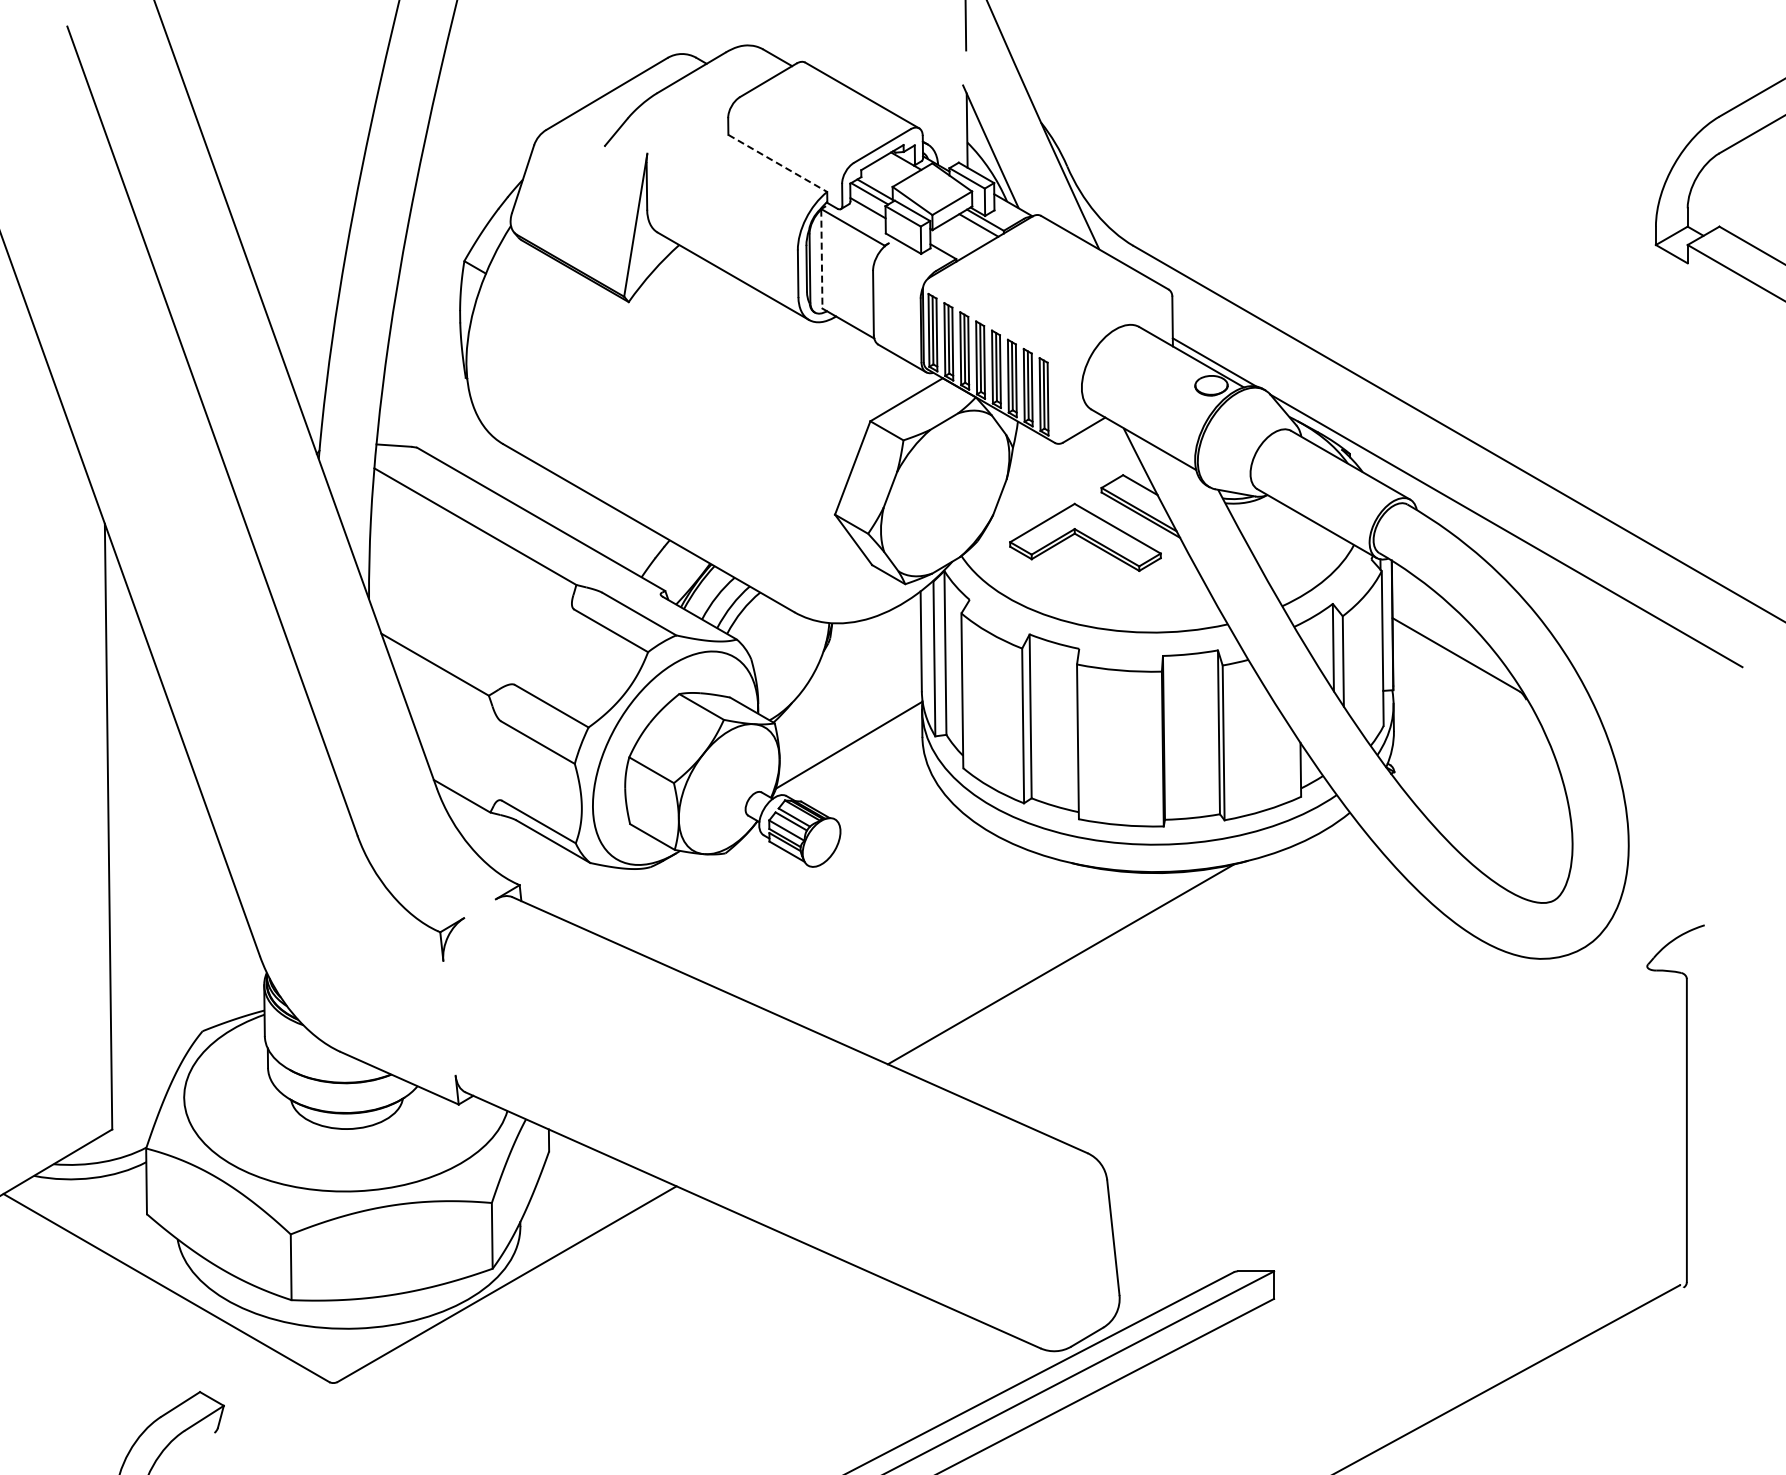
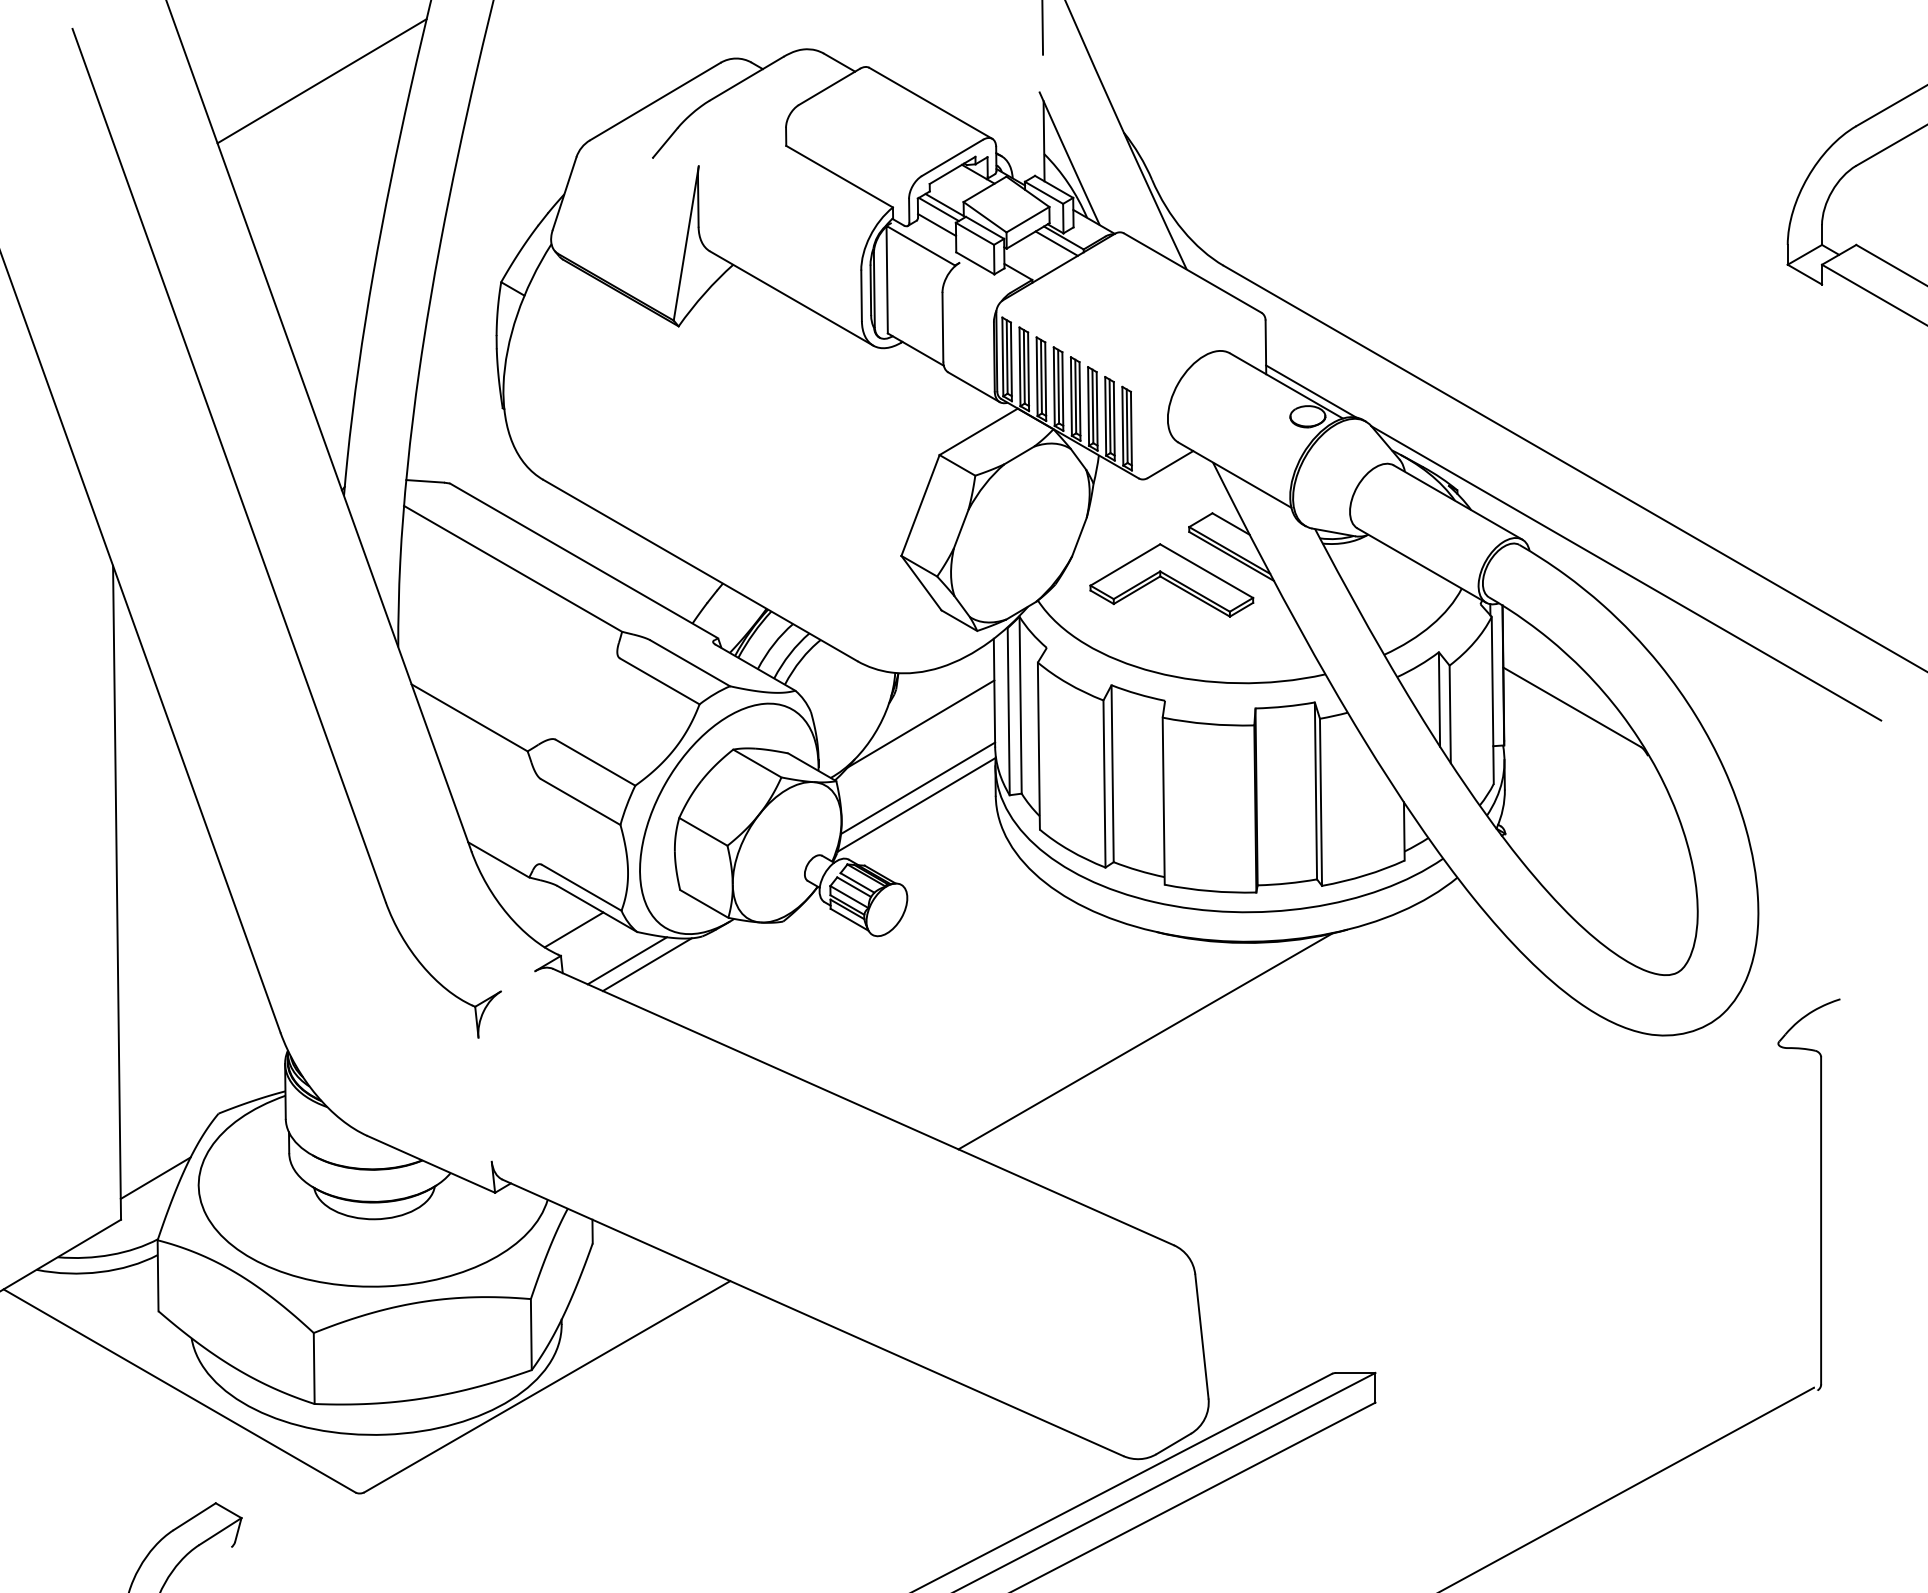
line: (298, 74) -> (322, 80), added
line: (778, 163) -> (840, 176), dashed -> solid
line: (821, 259) -> (886, 280), dashed -> solid
line: (853, 670) -> (921, 724), added
line: (850, 729) -> (918, 787), added
line: (531, 860) -> (573, 929), added
line: (580, 889) -> (626, 960), added
line: (599, 892) -> (647, 963), added
line: (144, 1090) -> (155, 1177), added

